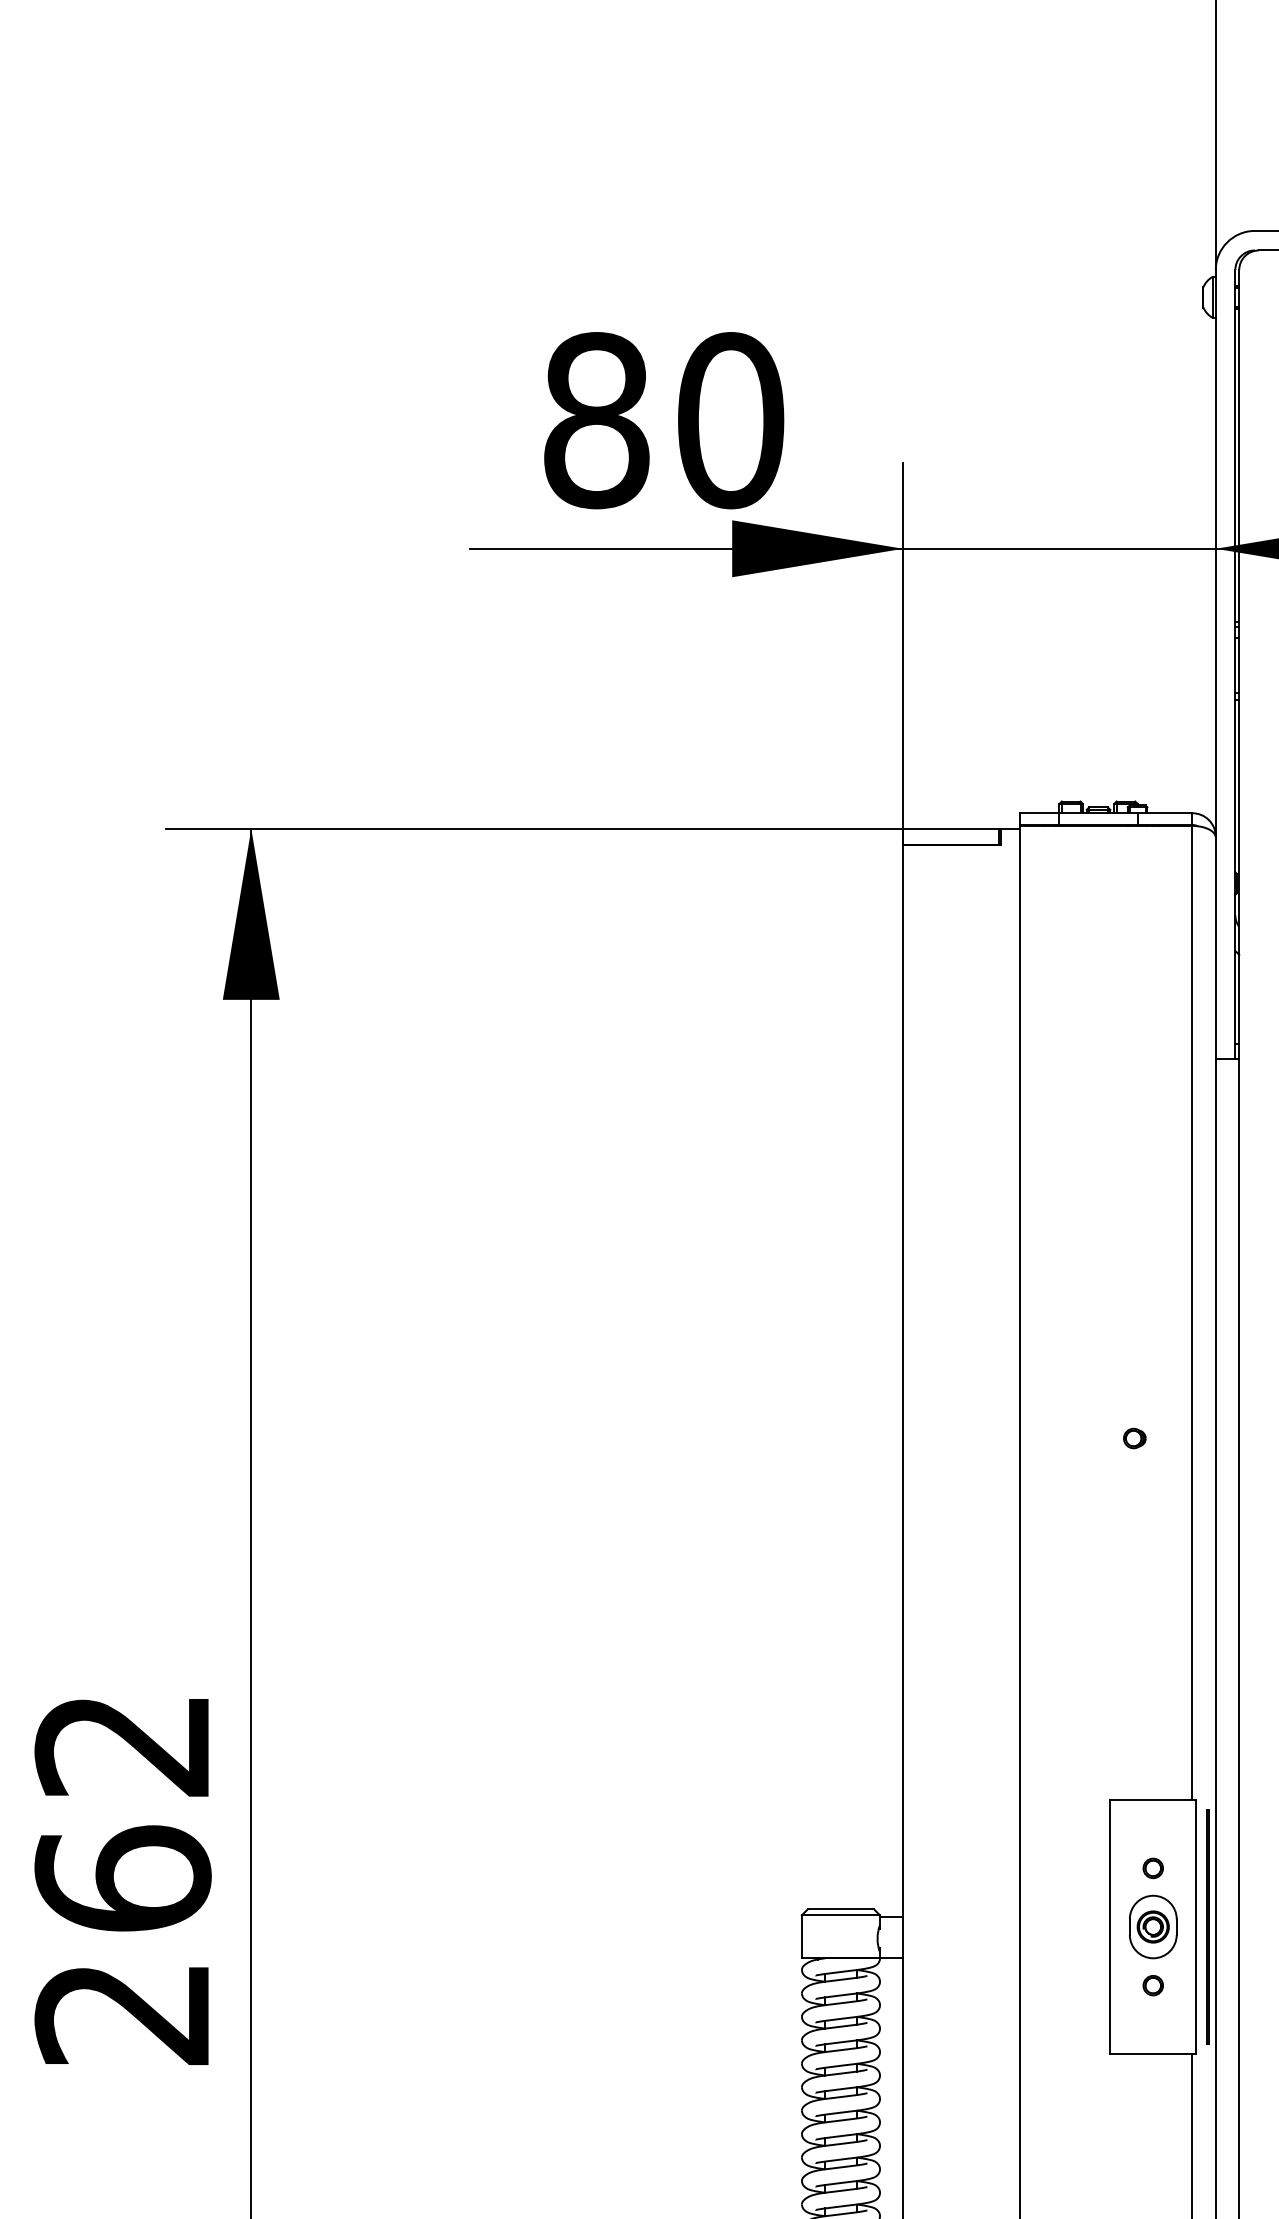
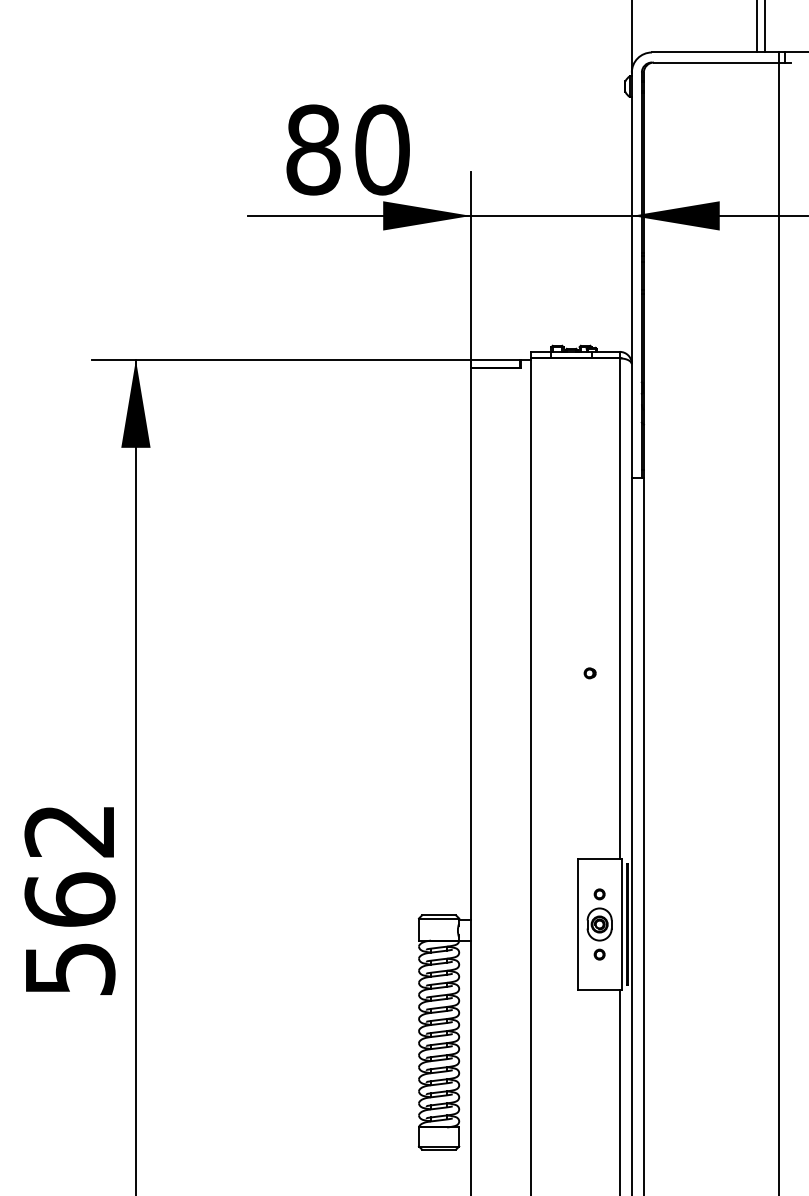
text: (122, 2014) -> (69, 969), 262 -> 562

